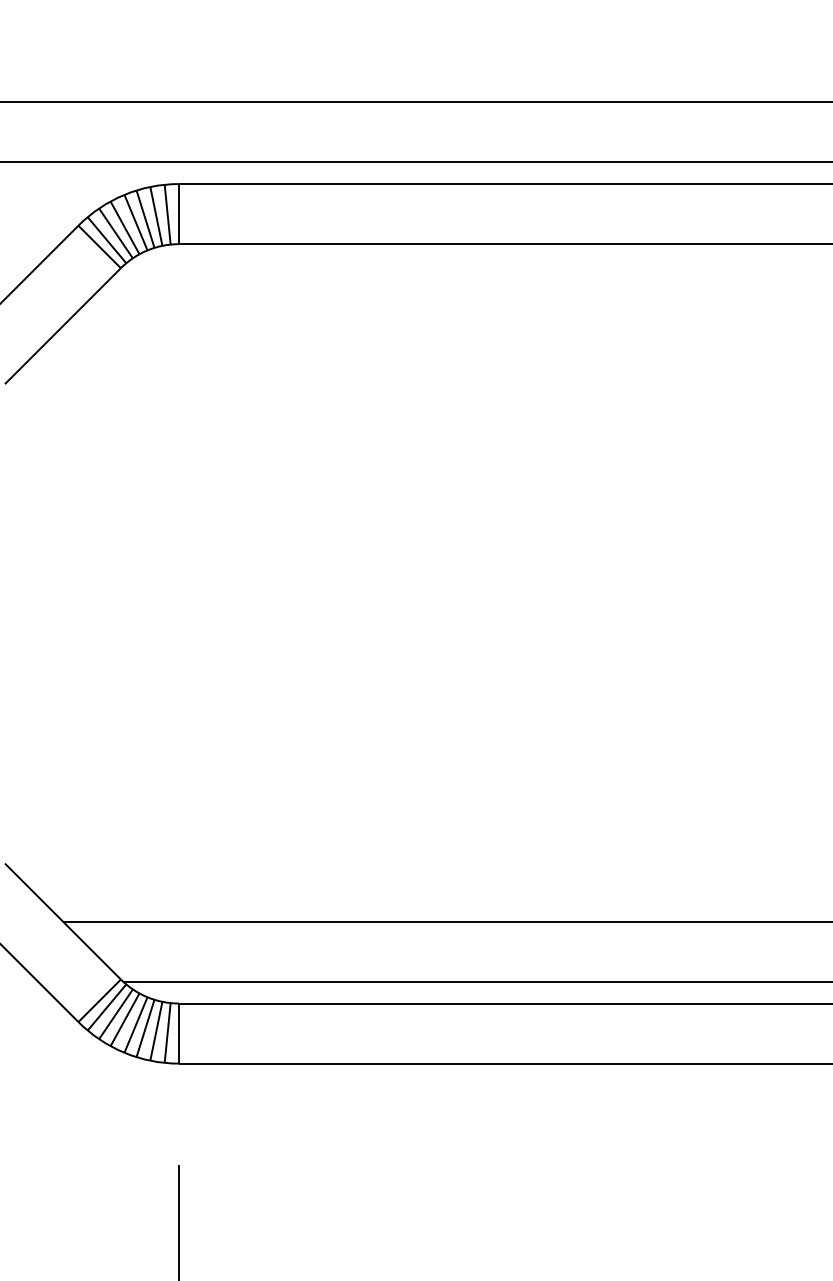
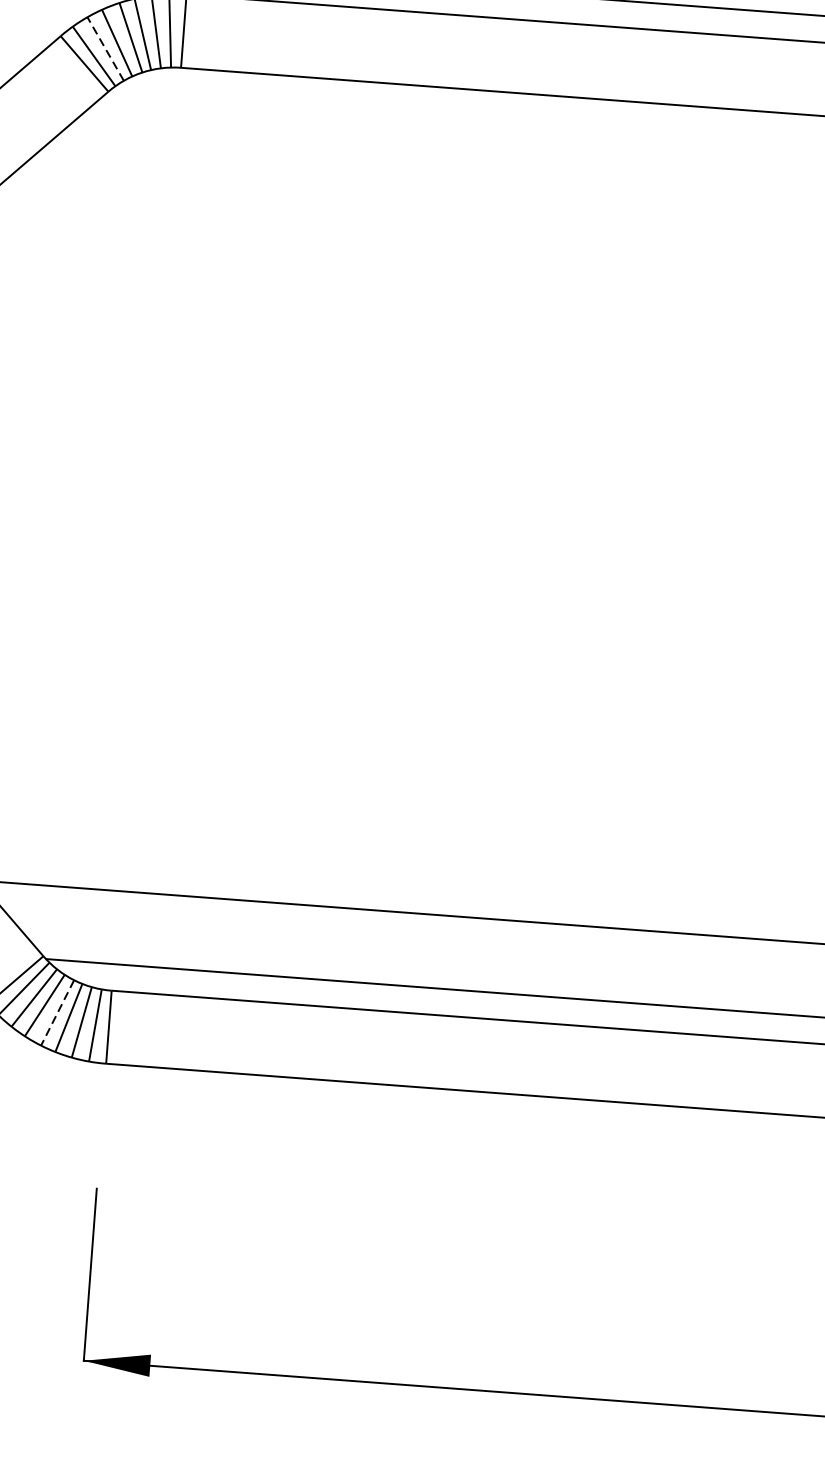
line: (115, 233) -> (105, 49), solid -> dashed
line: (135, 1025) -> (56, 1013), solid -> dashed

